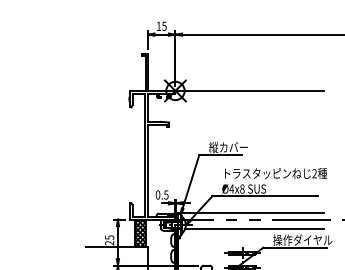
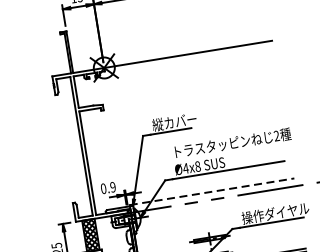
text: (166, 194) -> (113, 186), 0.5 -> 0.9
line: (251, 212) -> (212, 191), solid -> dashed
line: (254, 228) -> (218, 208), removed

